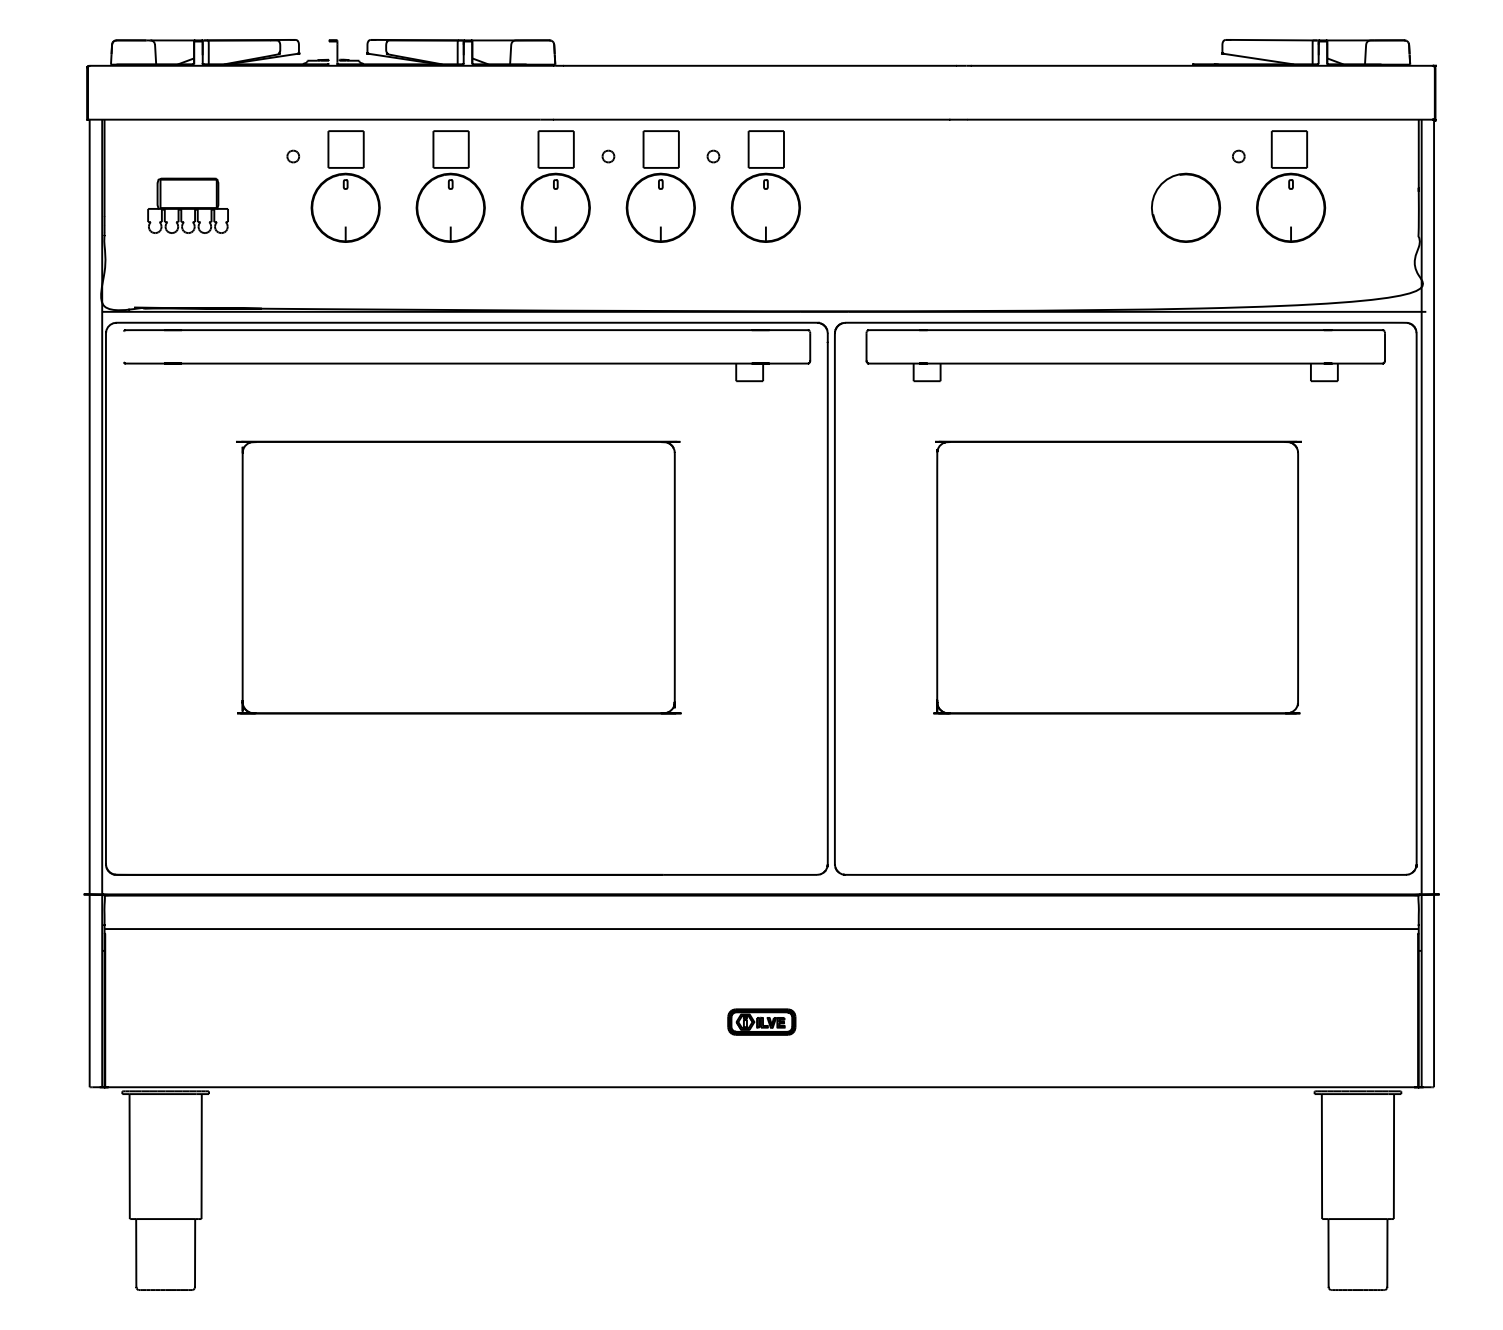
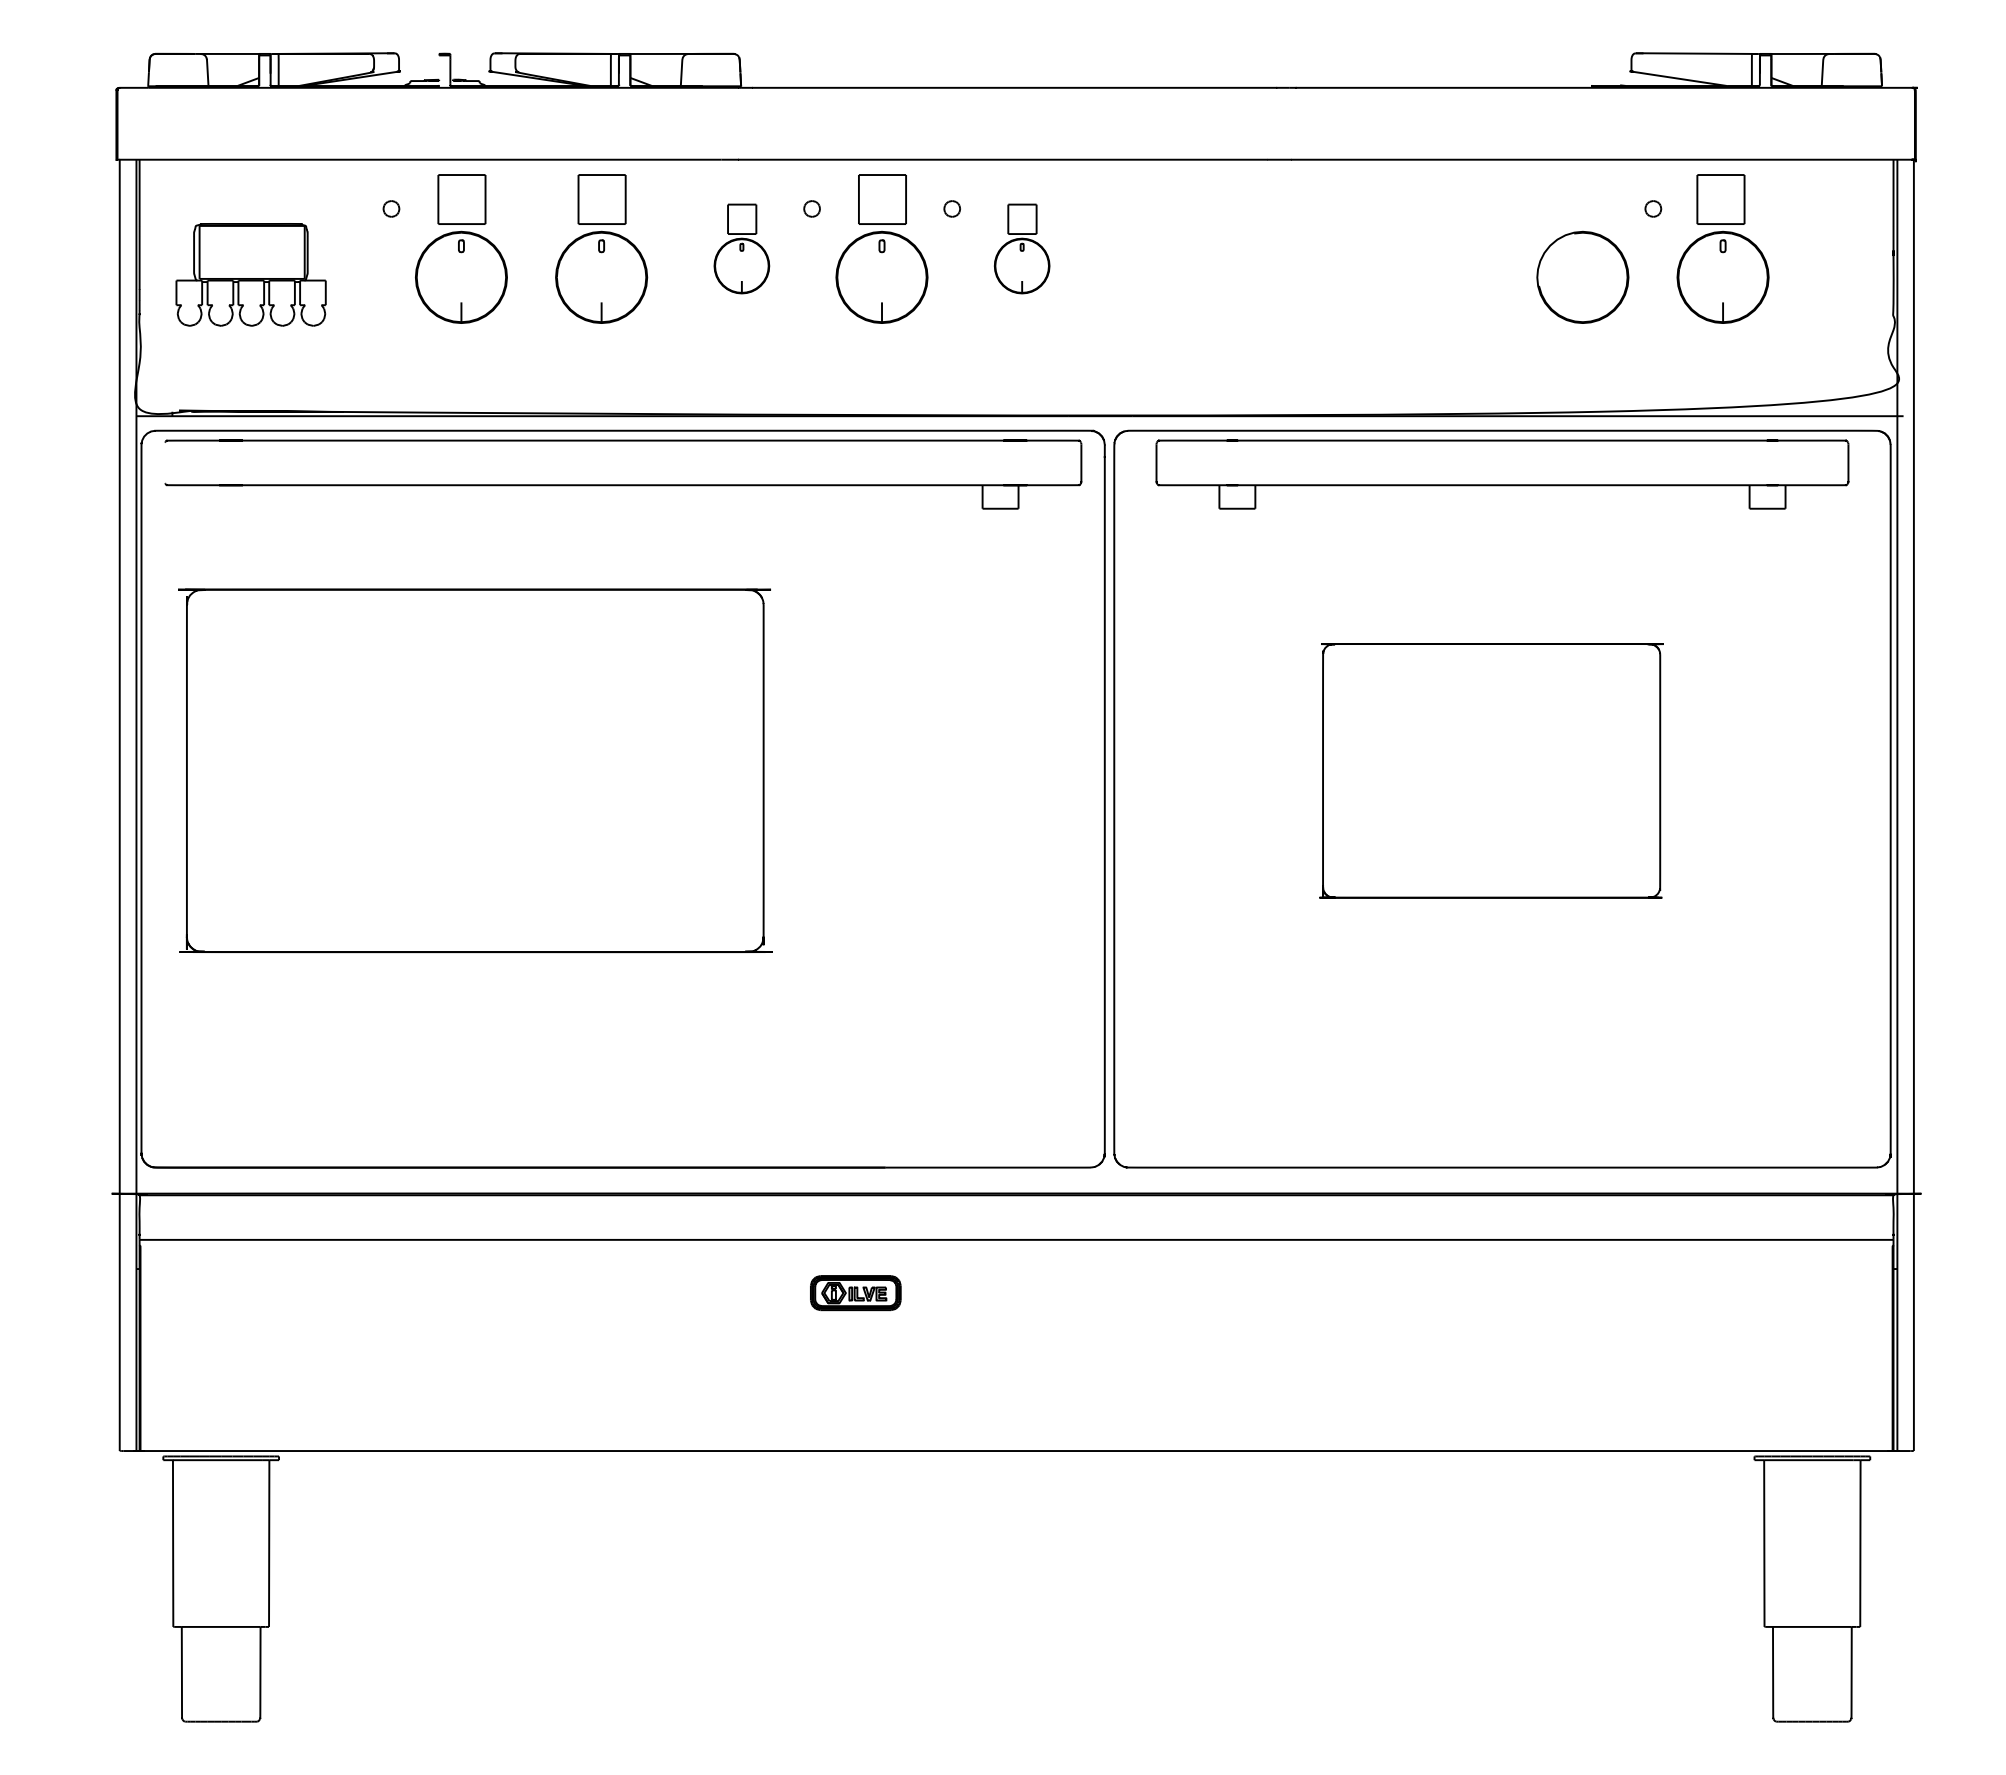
part: (555, 186) -> (741, 248), size x0.6
part: (765, 186) -> (1021, 248), size x0.6
part: (187, 205) -> (250, 274), size x1.4
part: (458, 577) -> (475, 770), moved
part: (1117, 577) -> (1491, 770), size x0.7
part: (761, 1022) -> (855, 1293), moved

